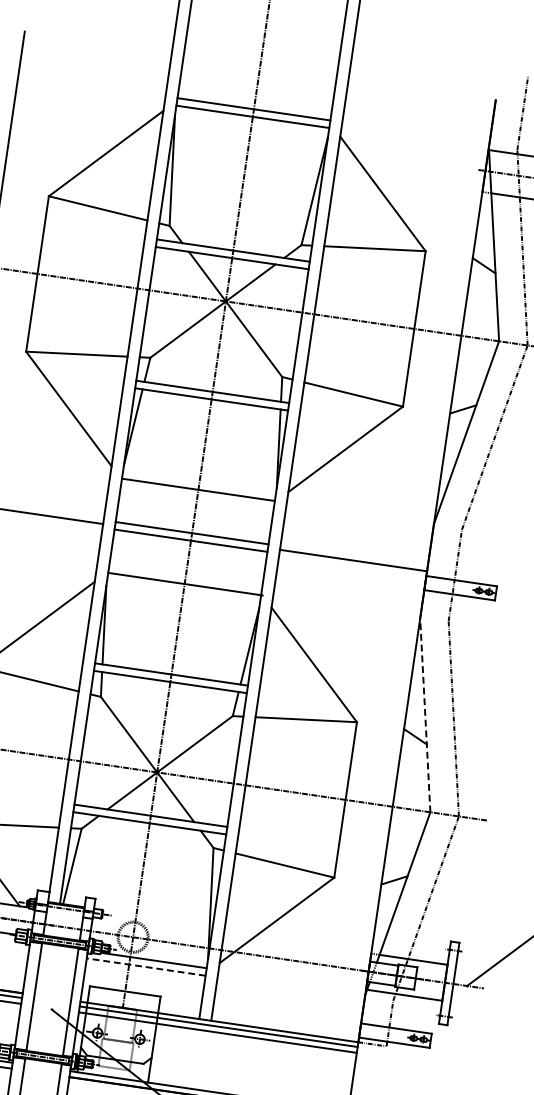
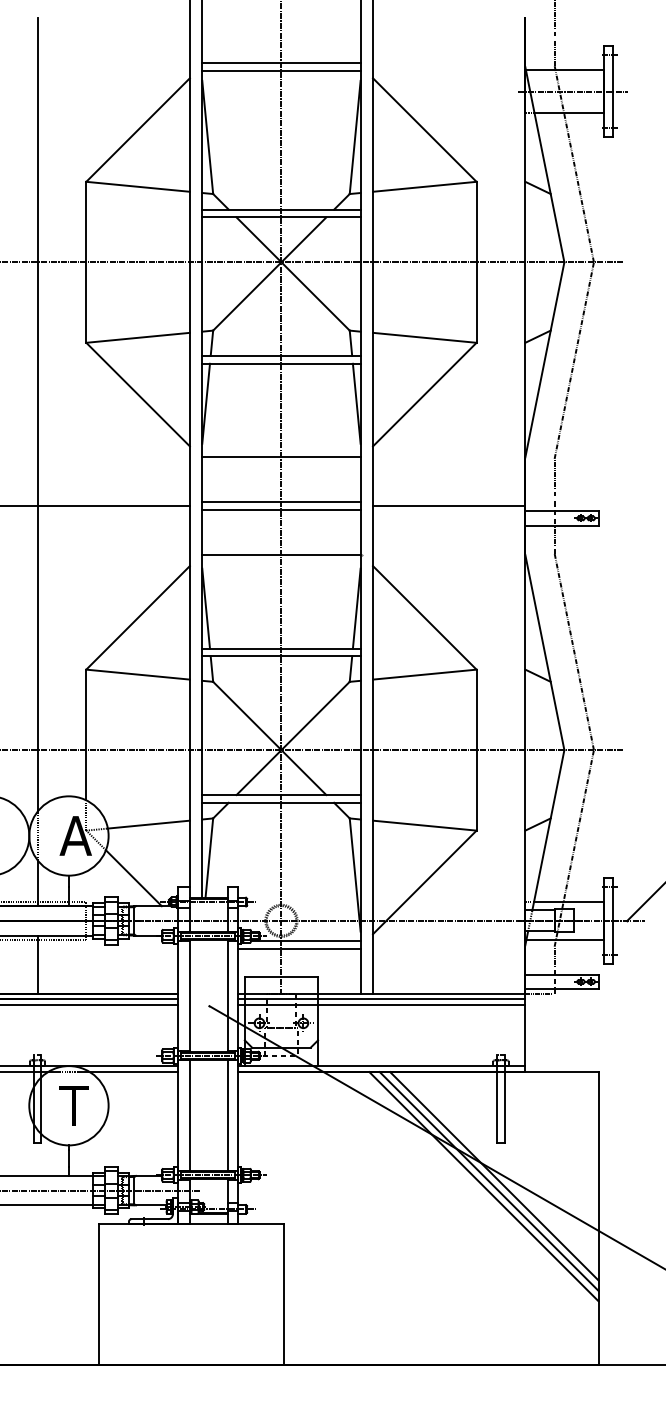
line: (424, 715) -> (544, 652), dashed -> solid
line: (146, 967) -> (299, 949), dashed -> solid

